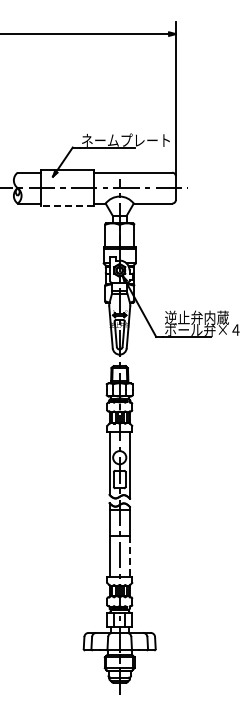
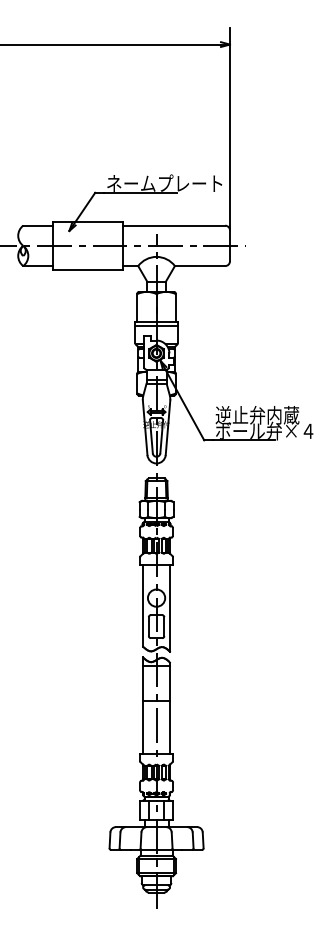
line: (67, 206) -> (88, 269), dashed -> solid
line: (129, 556) -> (169, 727), dashed -> solid

